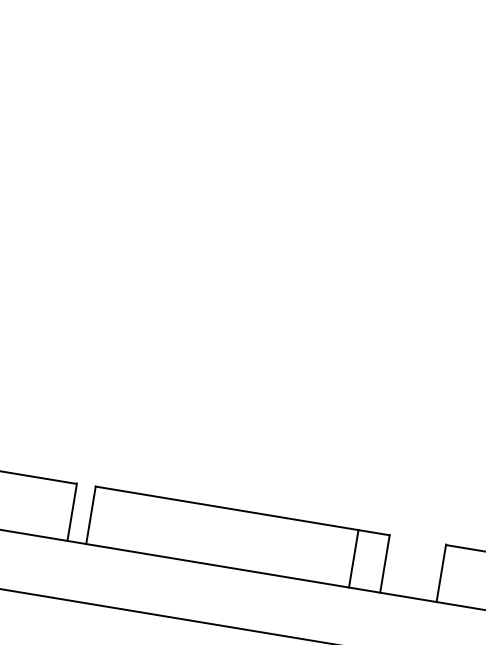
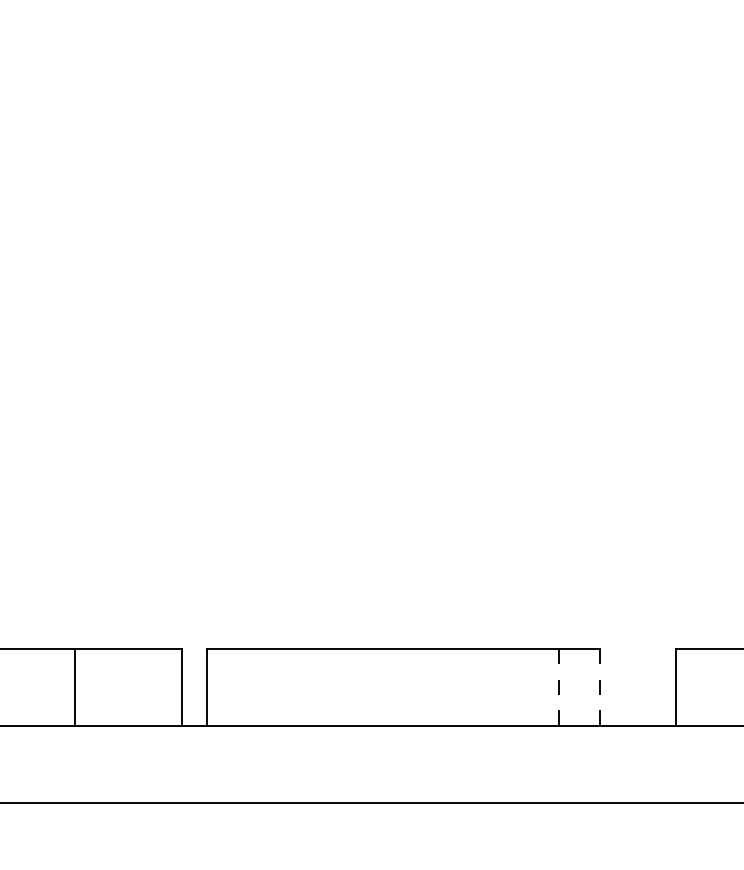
line: (353, 559) -> (558, 687), solid -> dashed
line: (385, 564) -> (600, 687), solid -> dashed

